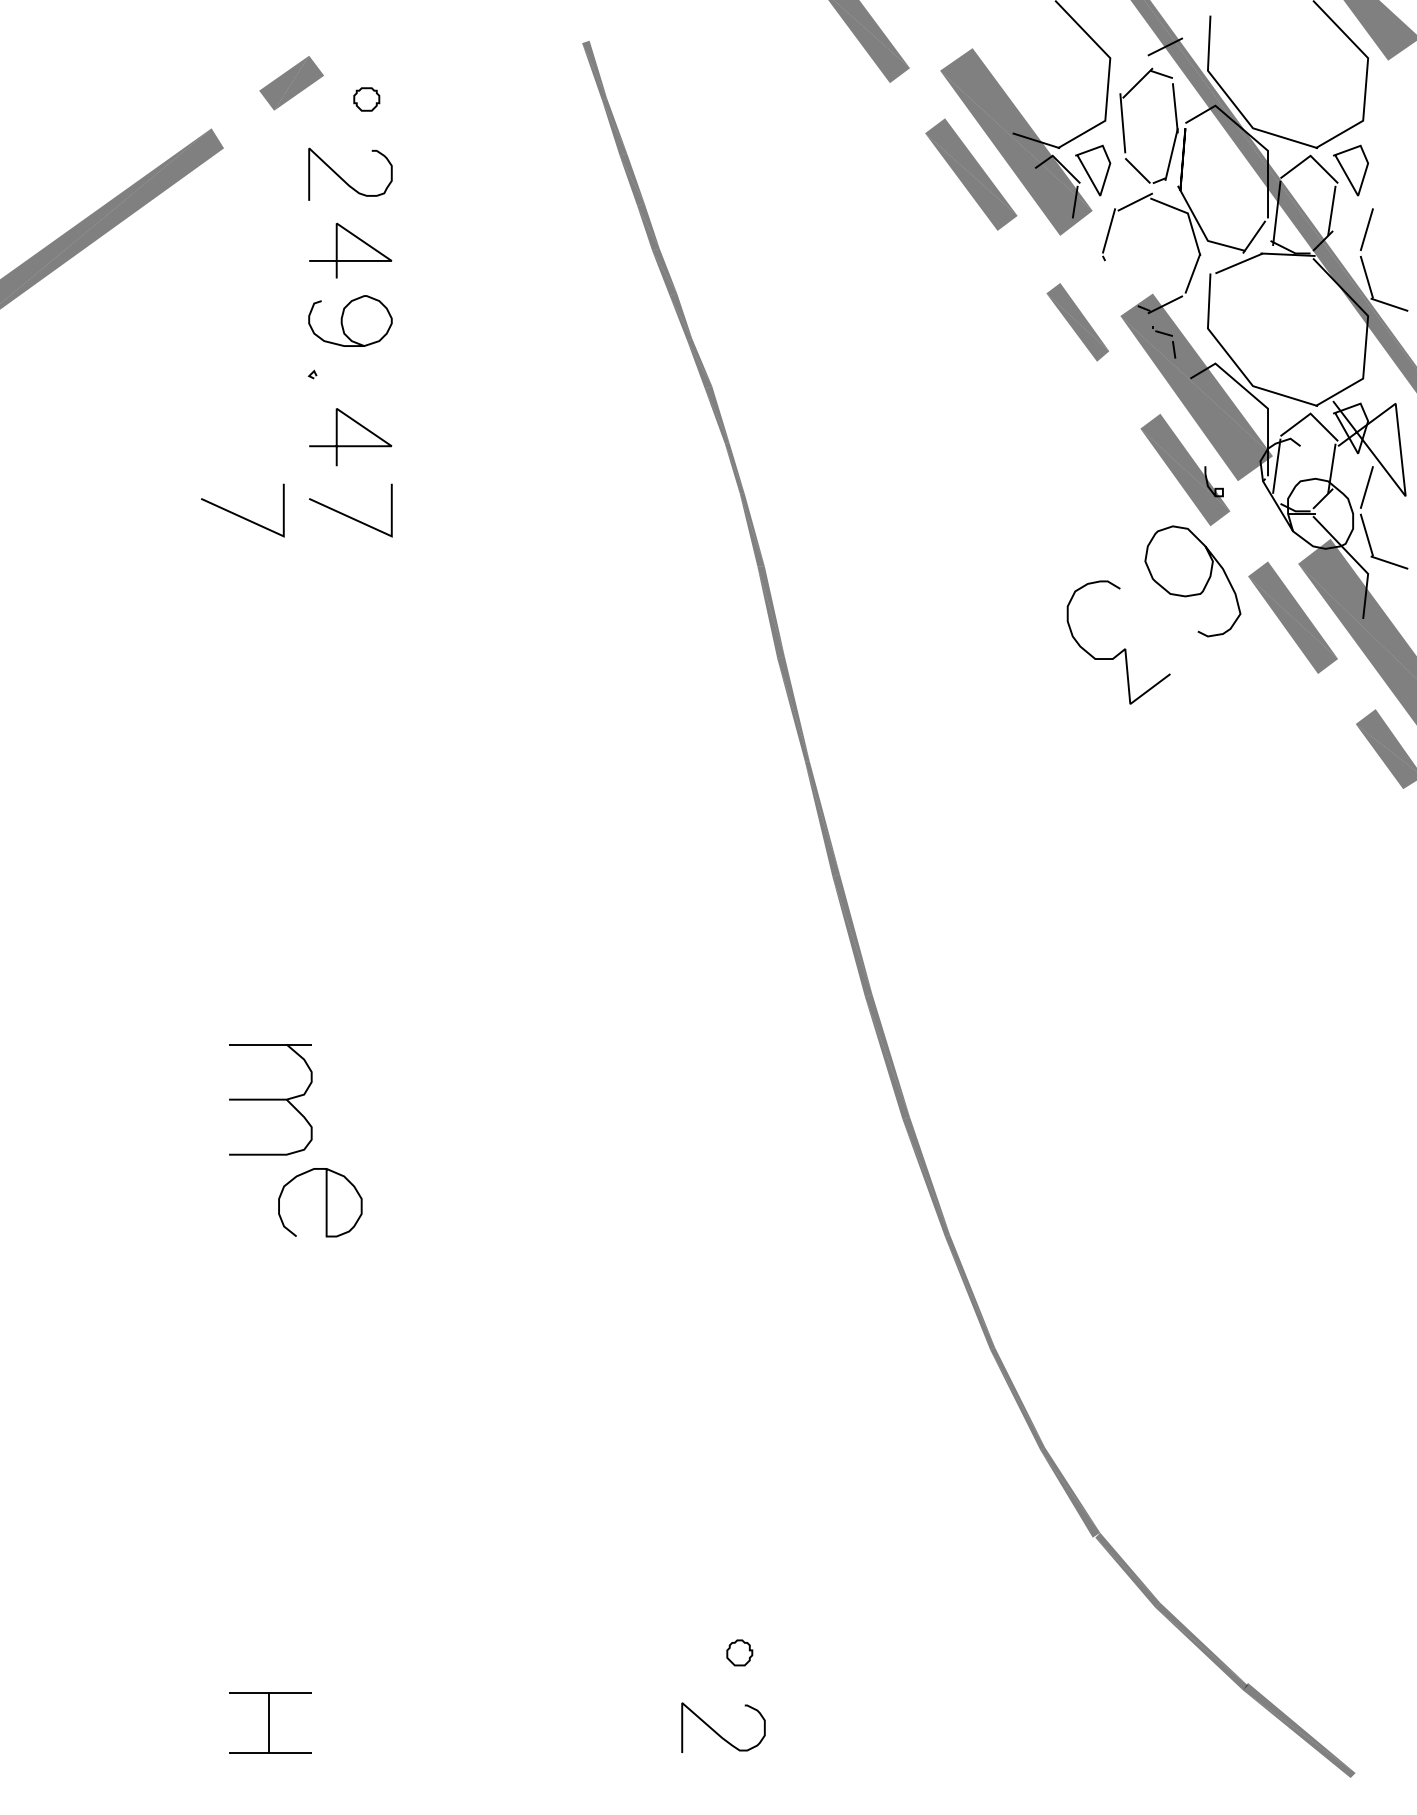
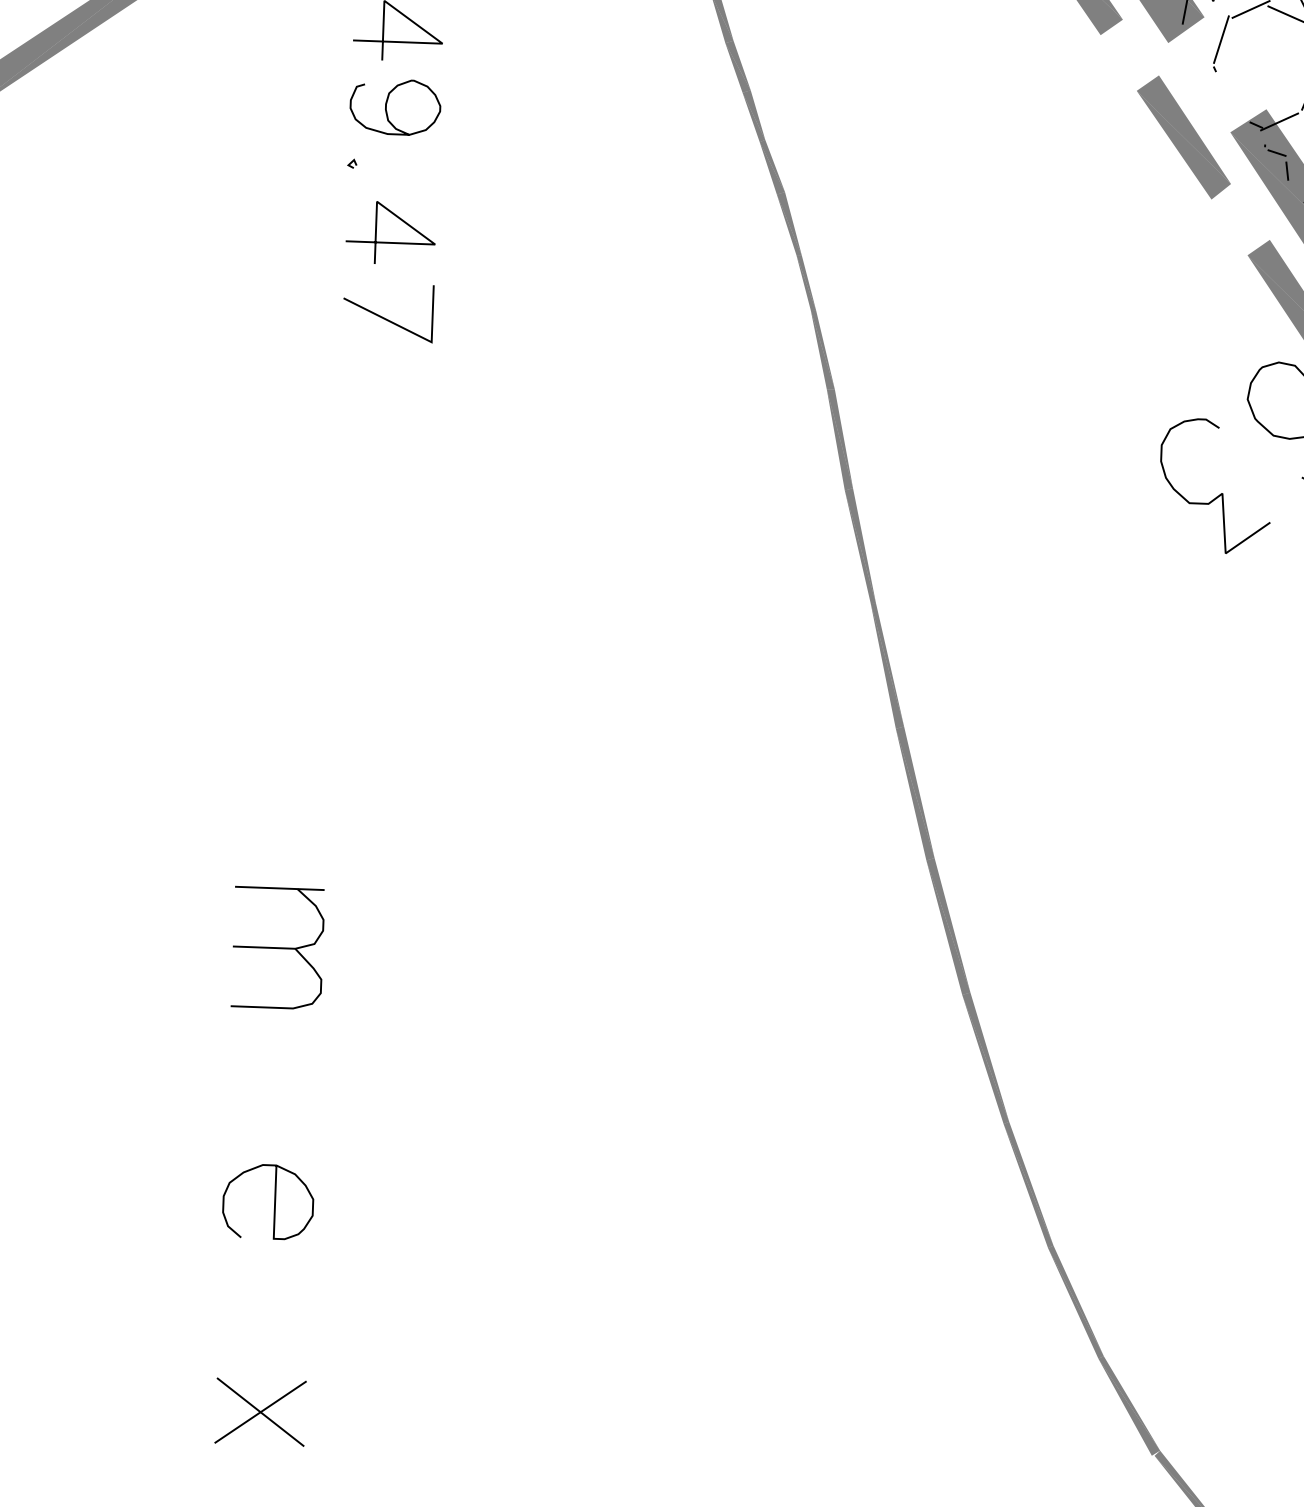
part: (1077, 322) -> (1183, 137), size x1.43
line: (240, 515) -> (268, 313), removed
curve: (325, 1202) -> (273, 1201), moved
part: (269, 1527) -> (259, 1411), added

